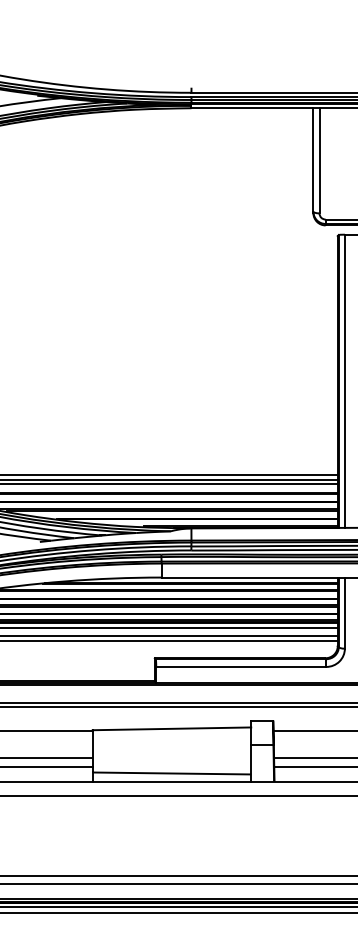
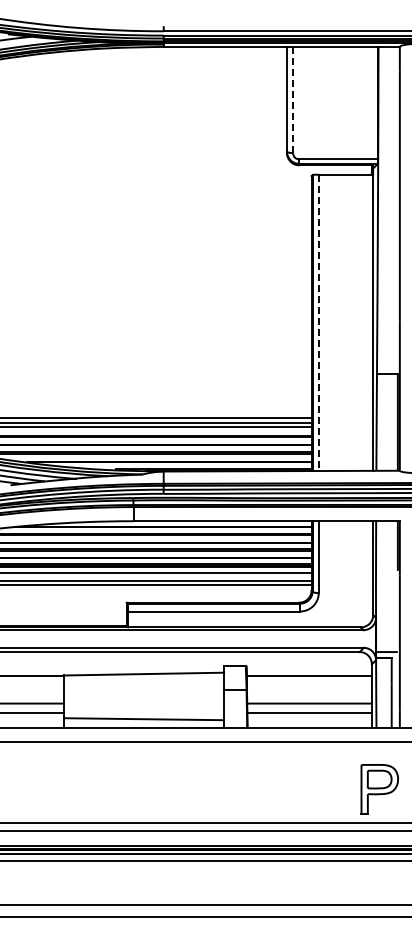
line: (319, 161) -> (293, 100), solid -> dashed
line: (344, 381) -> (318, 323), solid -> dashed

